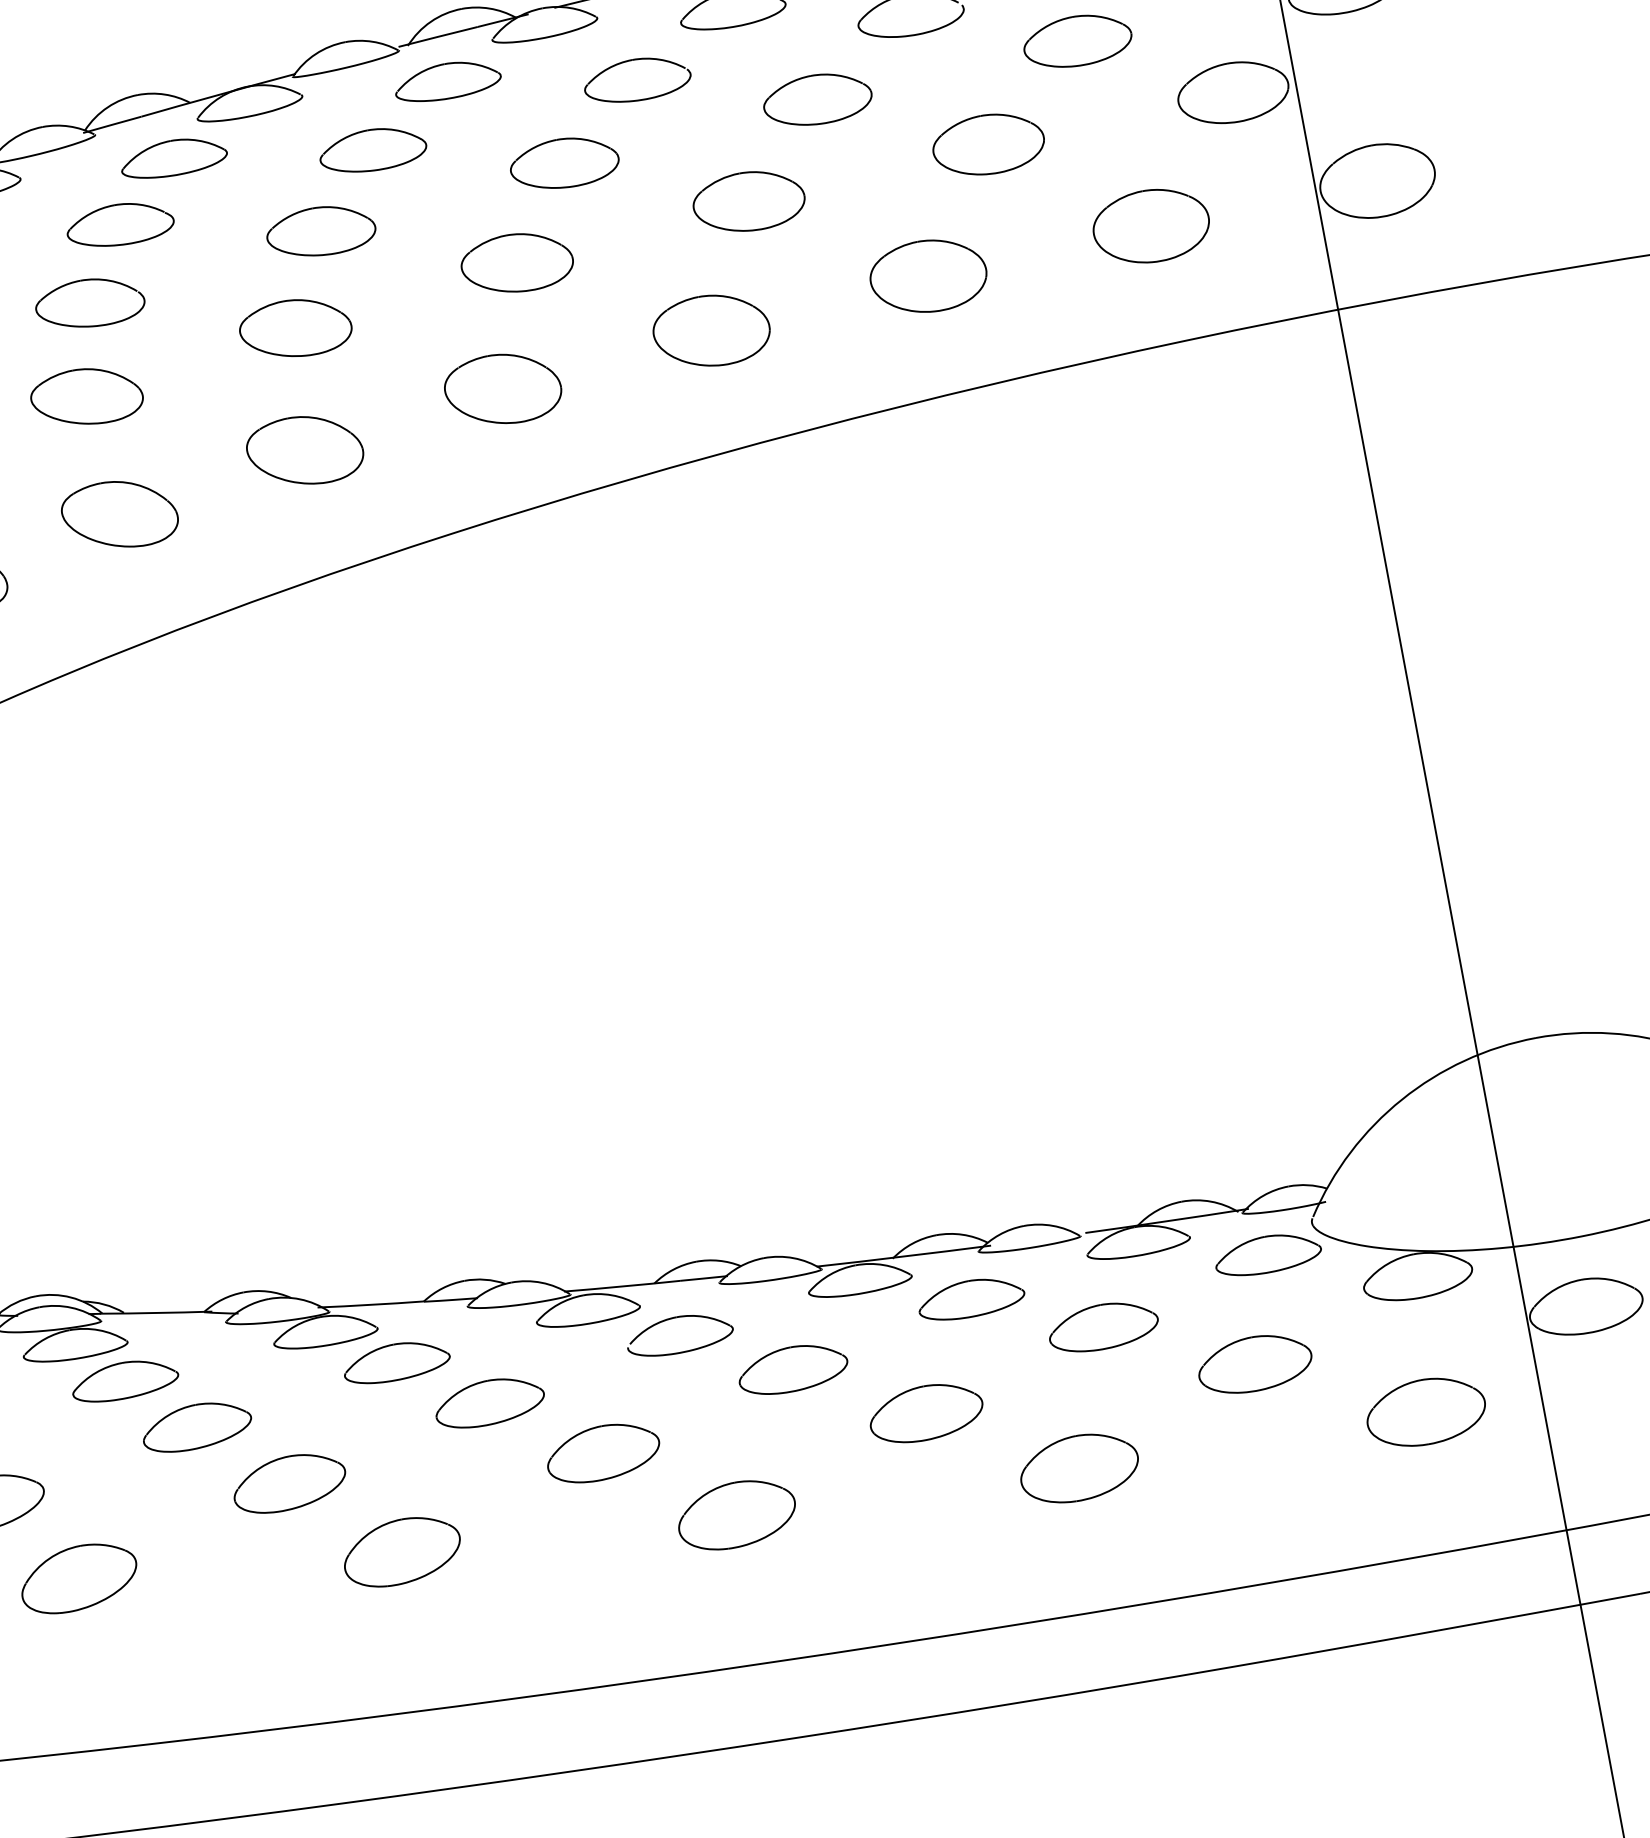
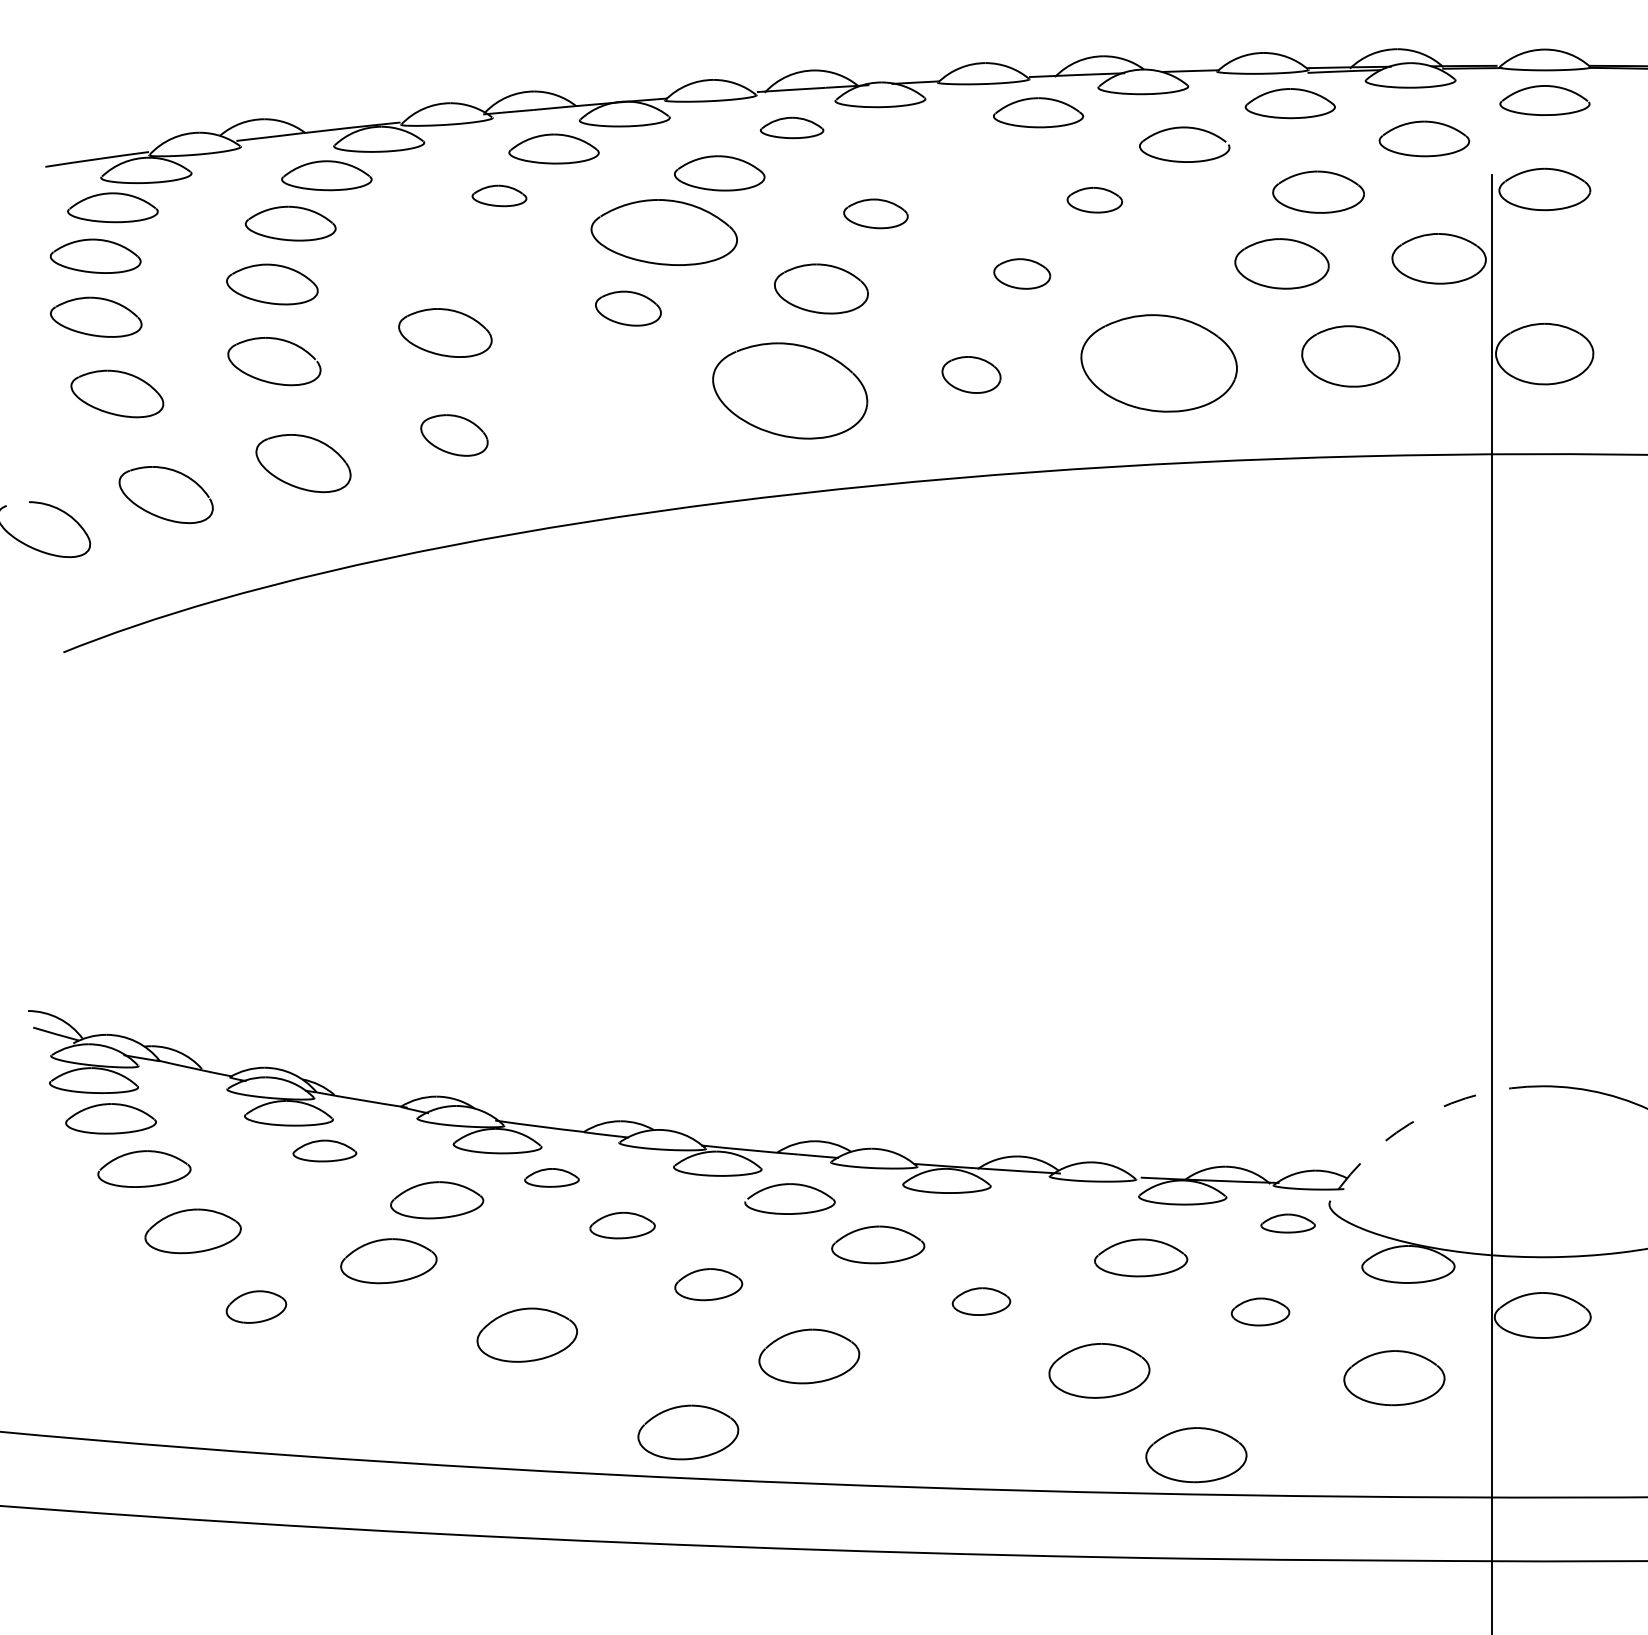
part: (446, 80) -> (791, 127), size x0.7
part: (636, 80) -> (948, 156), removed
part: (817, 98) -> (1094, 199), size x0.6
part: (987, 144) -> (1281, 263), moved
part: (563, 163) -> (875, 213), size x0.7
part: (747, 201) -> (1021, 273), size x0.6
part: (120, 224) -> (499, 195), size x0.6
part: (321, 231) -> (664, 232), size x1.6
part: (927, 276) -> (1158, 363), size x1.6
part: (90, 303) -> (462, 256), removed
part: (295, 328) -> (628, 308), size x0.7
part: (711, 330) -> (971, 374), size x0.6
part: (503, 388) -> (790, 390), size x1.6
part: (305, 449) -> (617, 410), removed
part: (119, 514) -> (454, 435), size x0.7
arc: (1401, 1099) -> (1422, 1116), solid -> dashed
part: (1267, 1254) -> (1287, 1223), size x0.6
part: (971, 1298) -> (1036, 1214), removed
part: (395, 1361) -> (551, 1177), size x0.6
part: (1254, 1363) -> (1260, 1311), size x0.6
part: (124, 1379) -> (324, 1150), size x0.7
part: (489, 1402) -> (622, 1225), size x0.7
part: (926, 1412) -> (981, 1301), size x0.6
part: (197, 1426) -> (437, 1200), moved
part: (603, 1452) -> (708, 1284), size x0.7
part: (289, 1483) -> (388, 1261), moved
part: (1211, 1545) -> (1196, 1455), added
part: (79, 1577) -> (256, 1306), size x0.6
part: (612, 1630) -> (688, 1432), added

